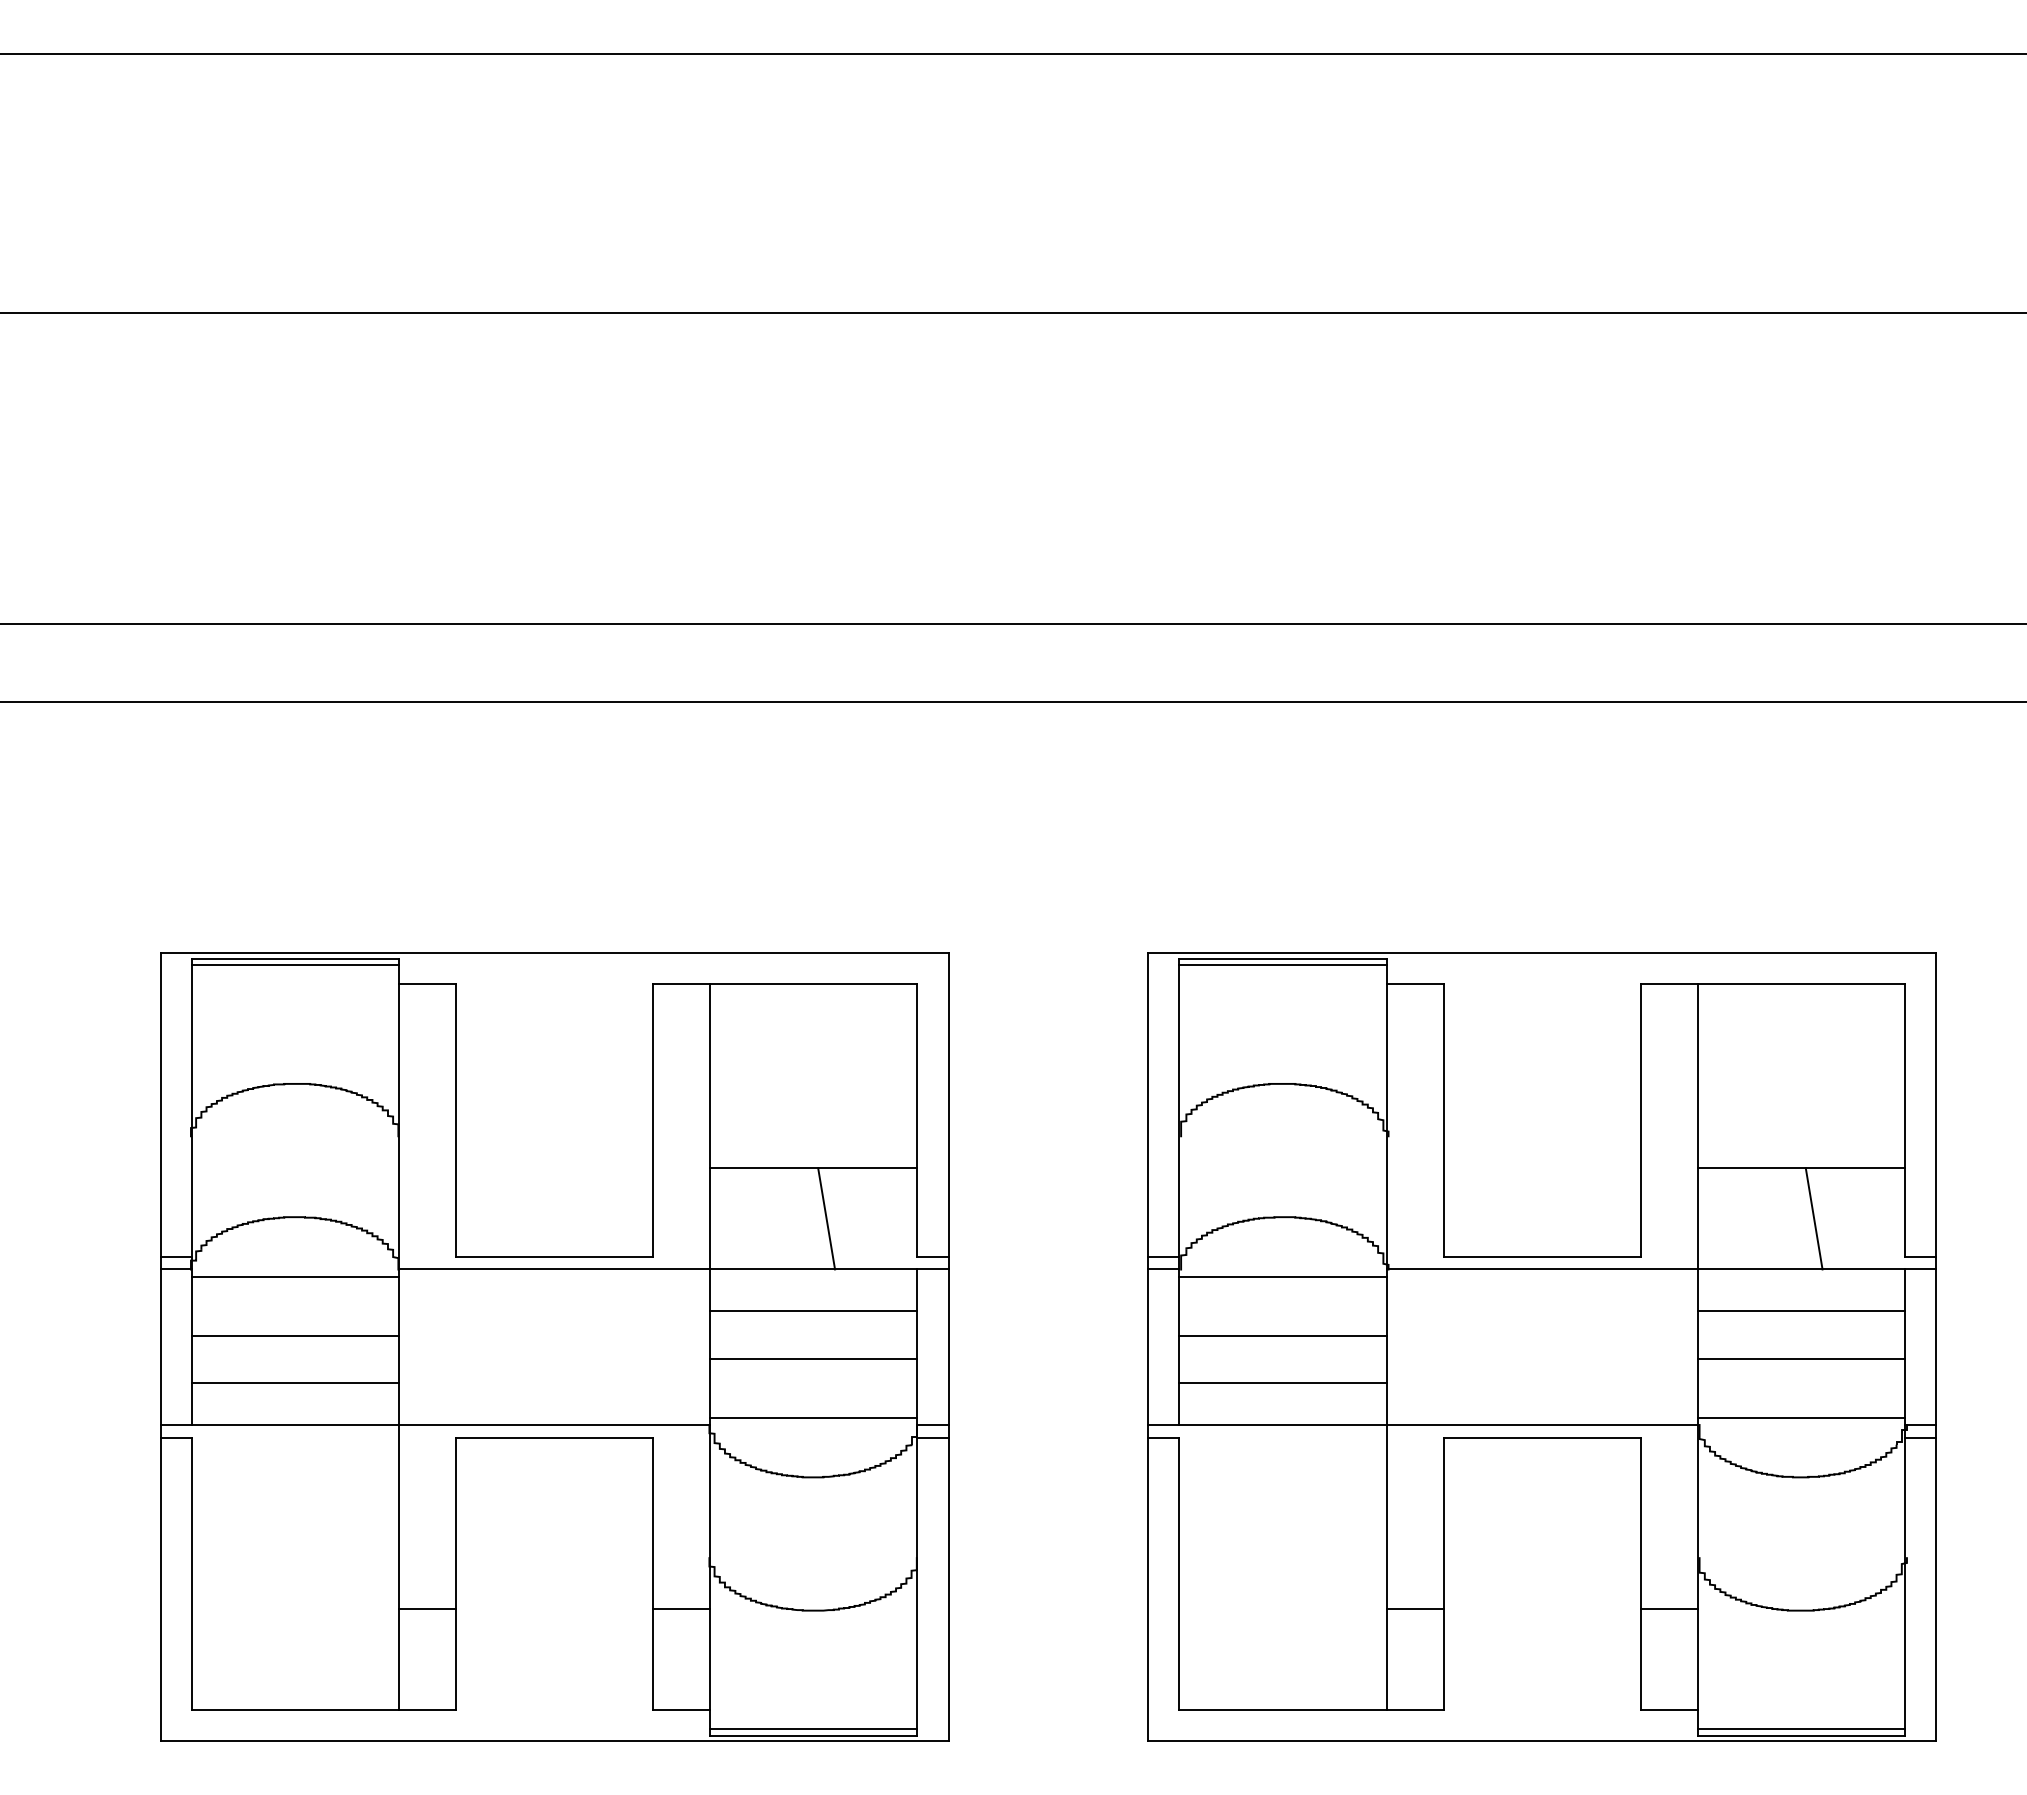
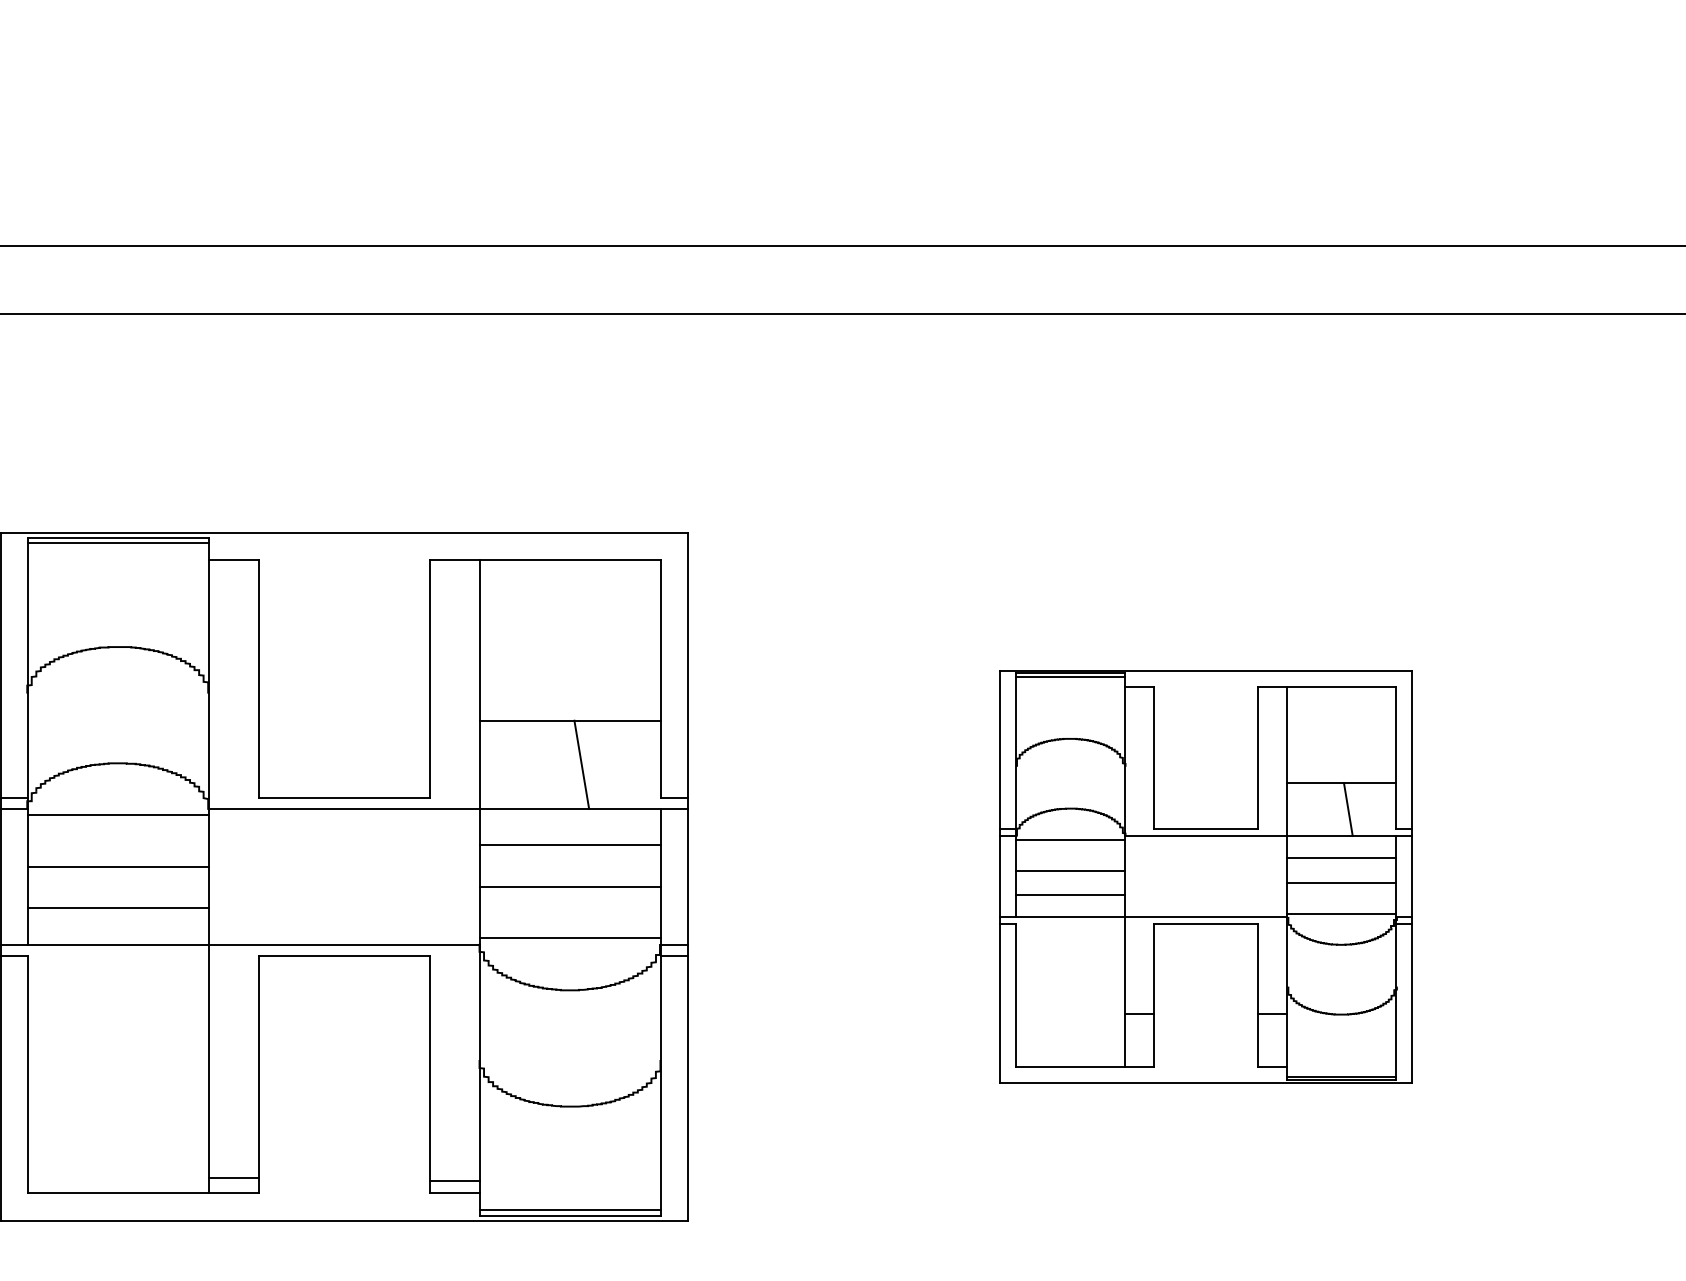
part: (1541, 1346) -> (1205, 876), size x0.6
line: (427, 1609) -> (233, 1178), moved
line: (681, 1609) -> (455, 1181), moved

